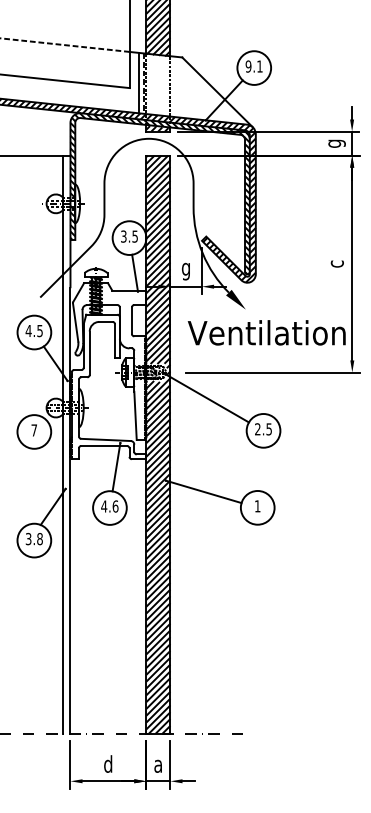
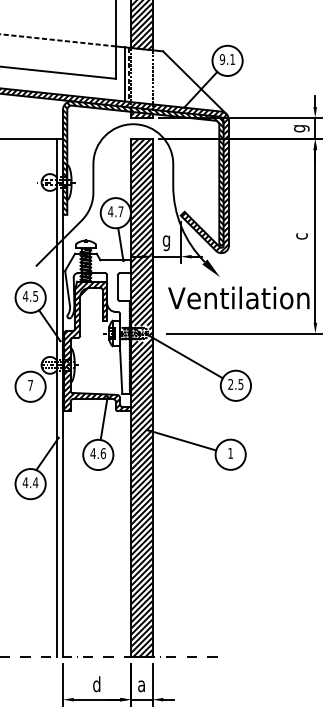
text: (129, 236) -> (115, 211), 3.5 -> 4.7
hatch: (107, 386) -> (96, 346), added
text: (34, 538) -> (30, 482), 3.8 -> 4.4

